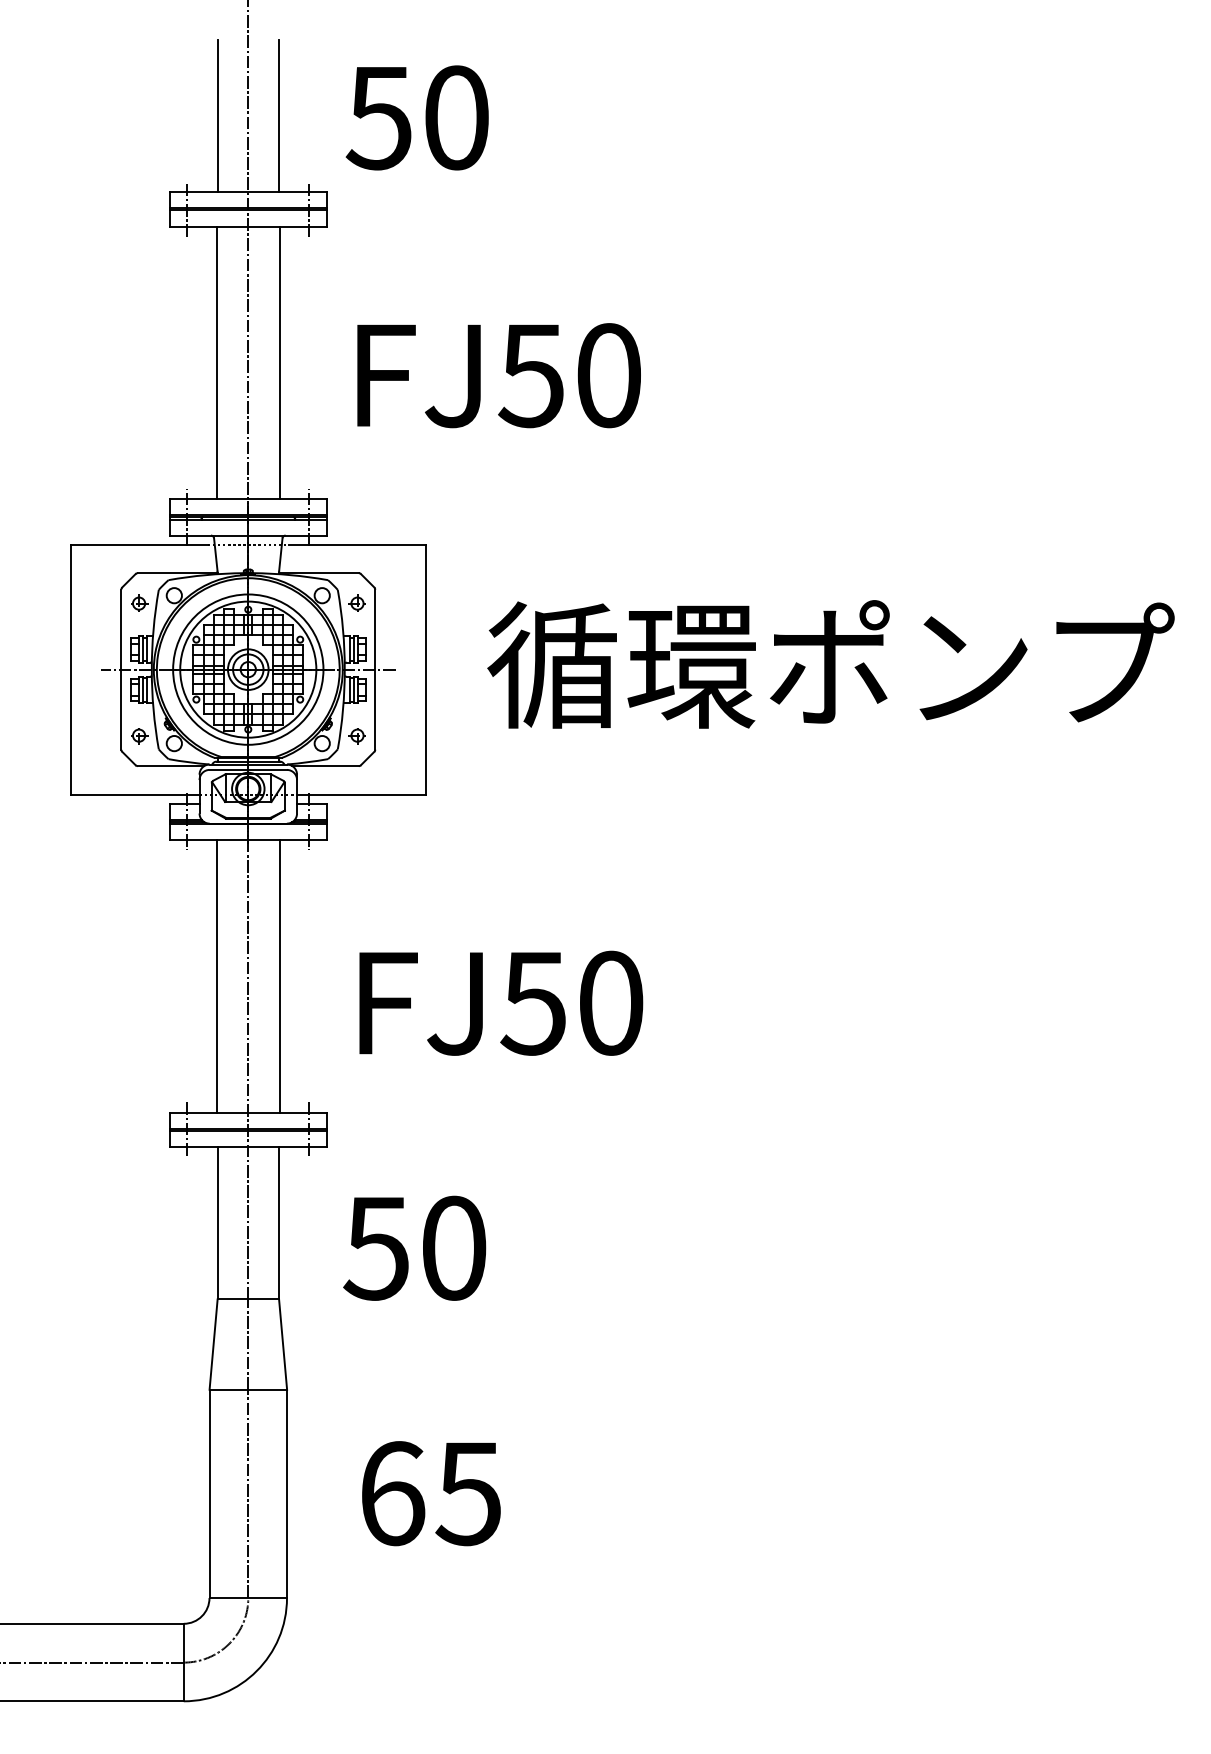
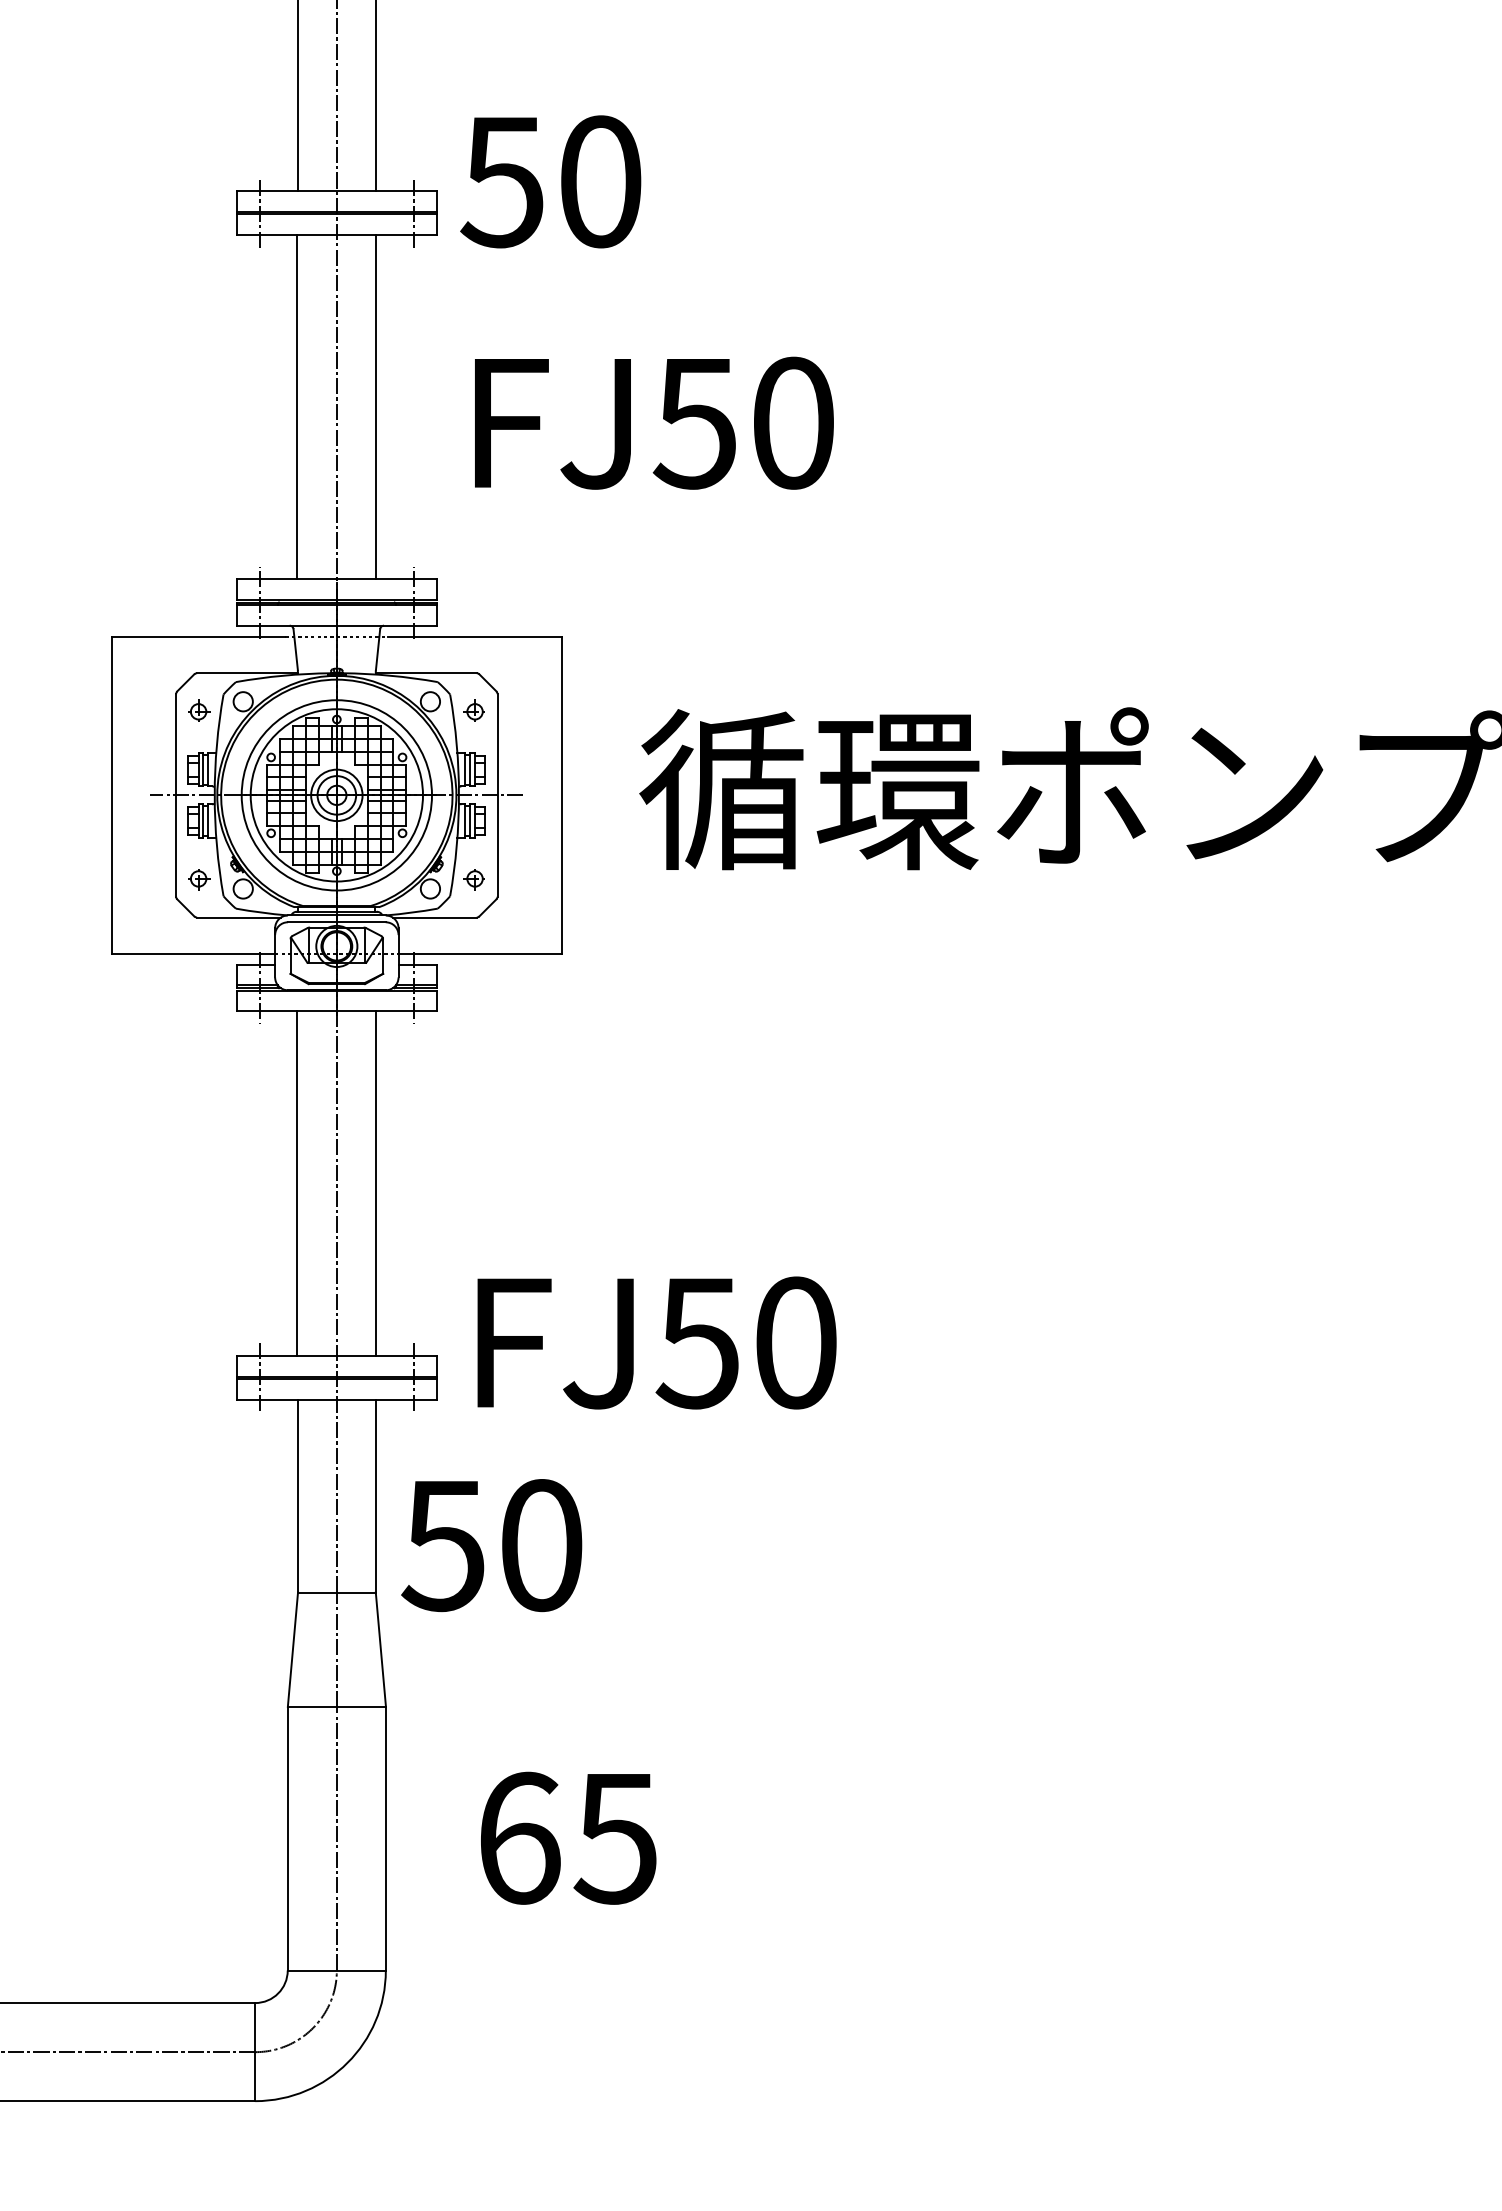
text: (416, 117) -> (549, 181), moved
text: (501, 1002) -> (657, 1341), moved
text: (414, 1247) -> (491, 1544), moved

